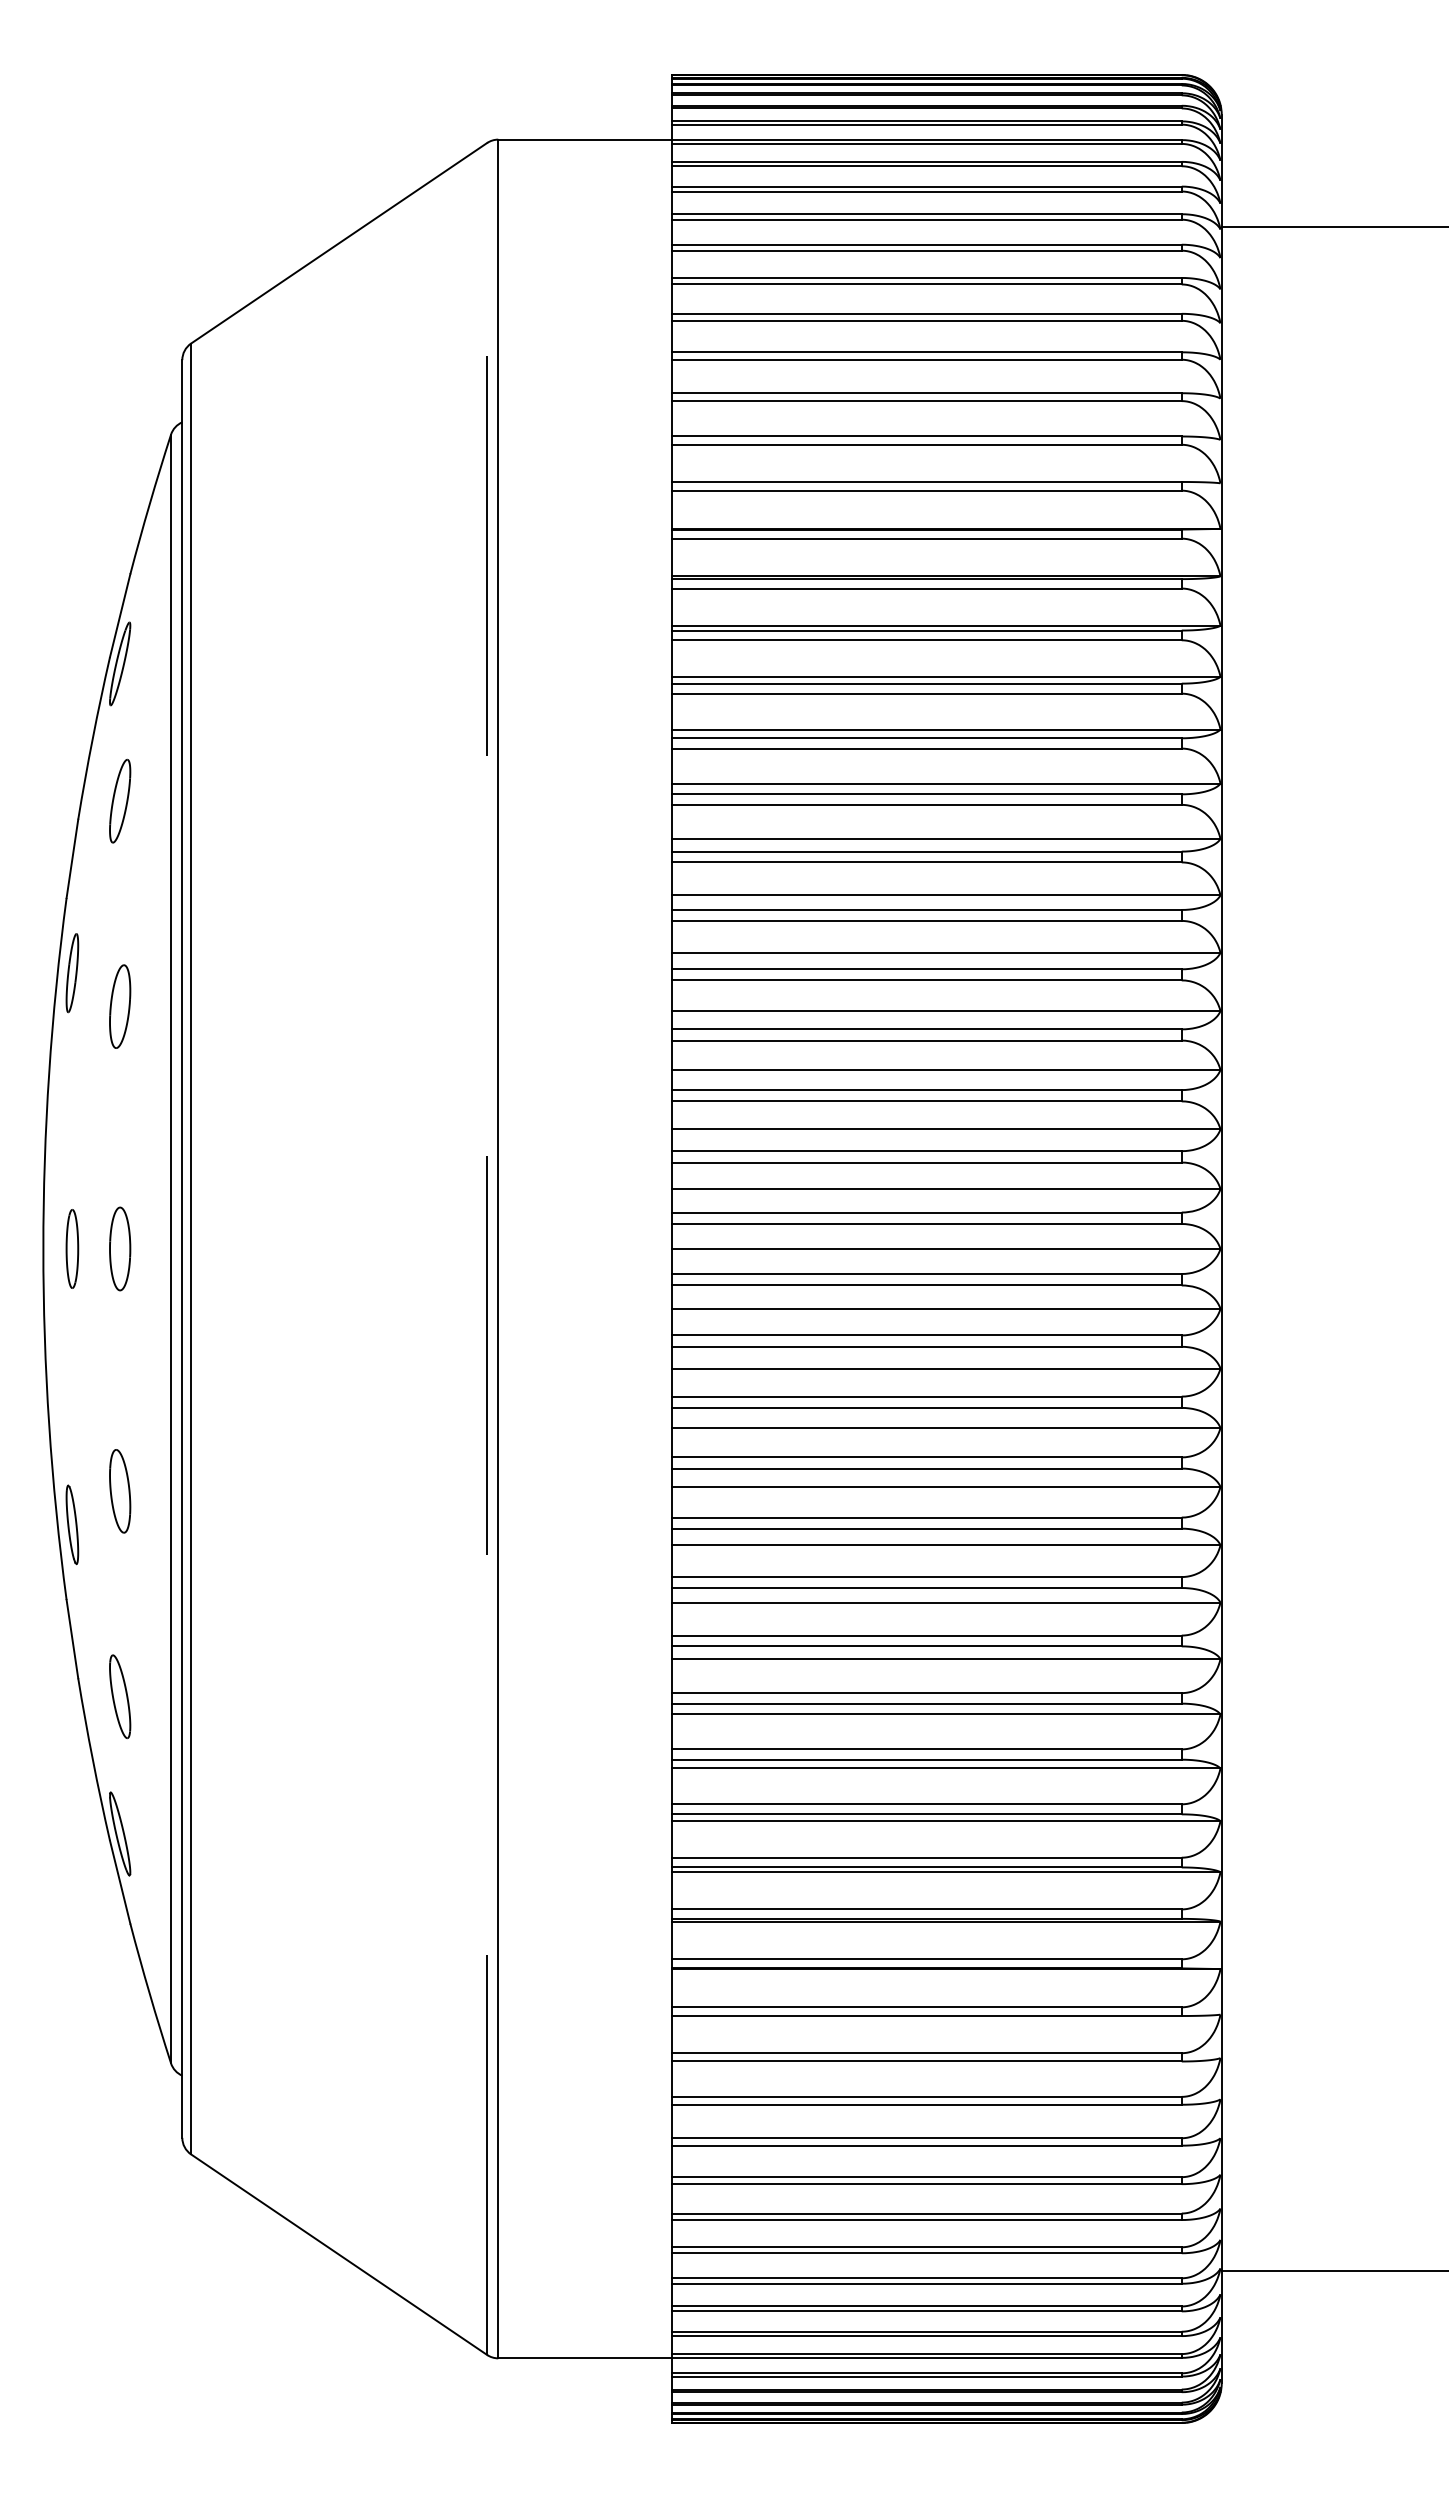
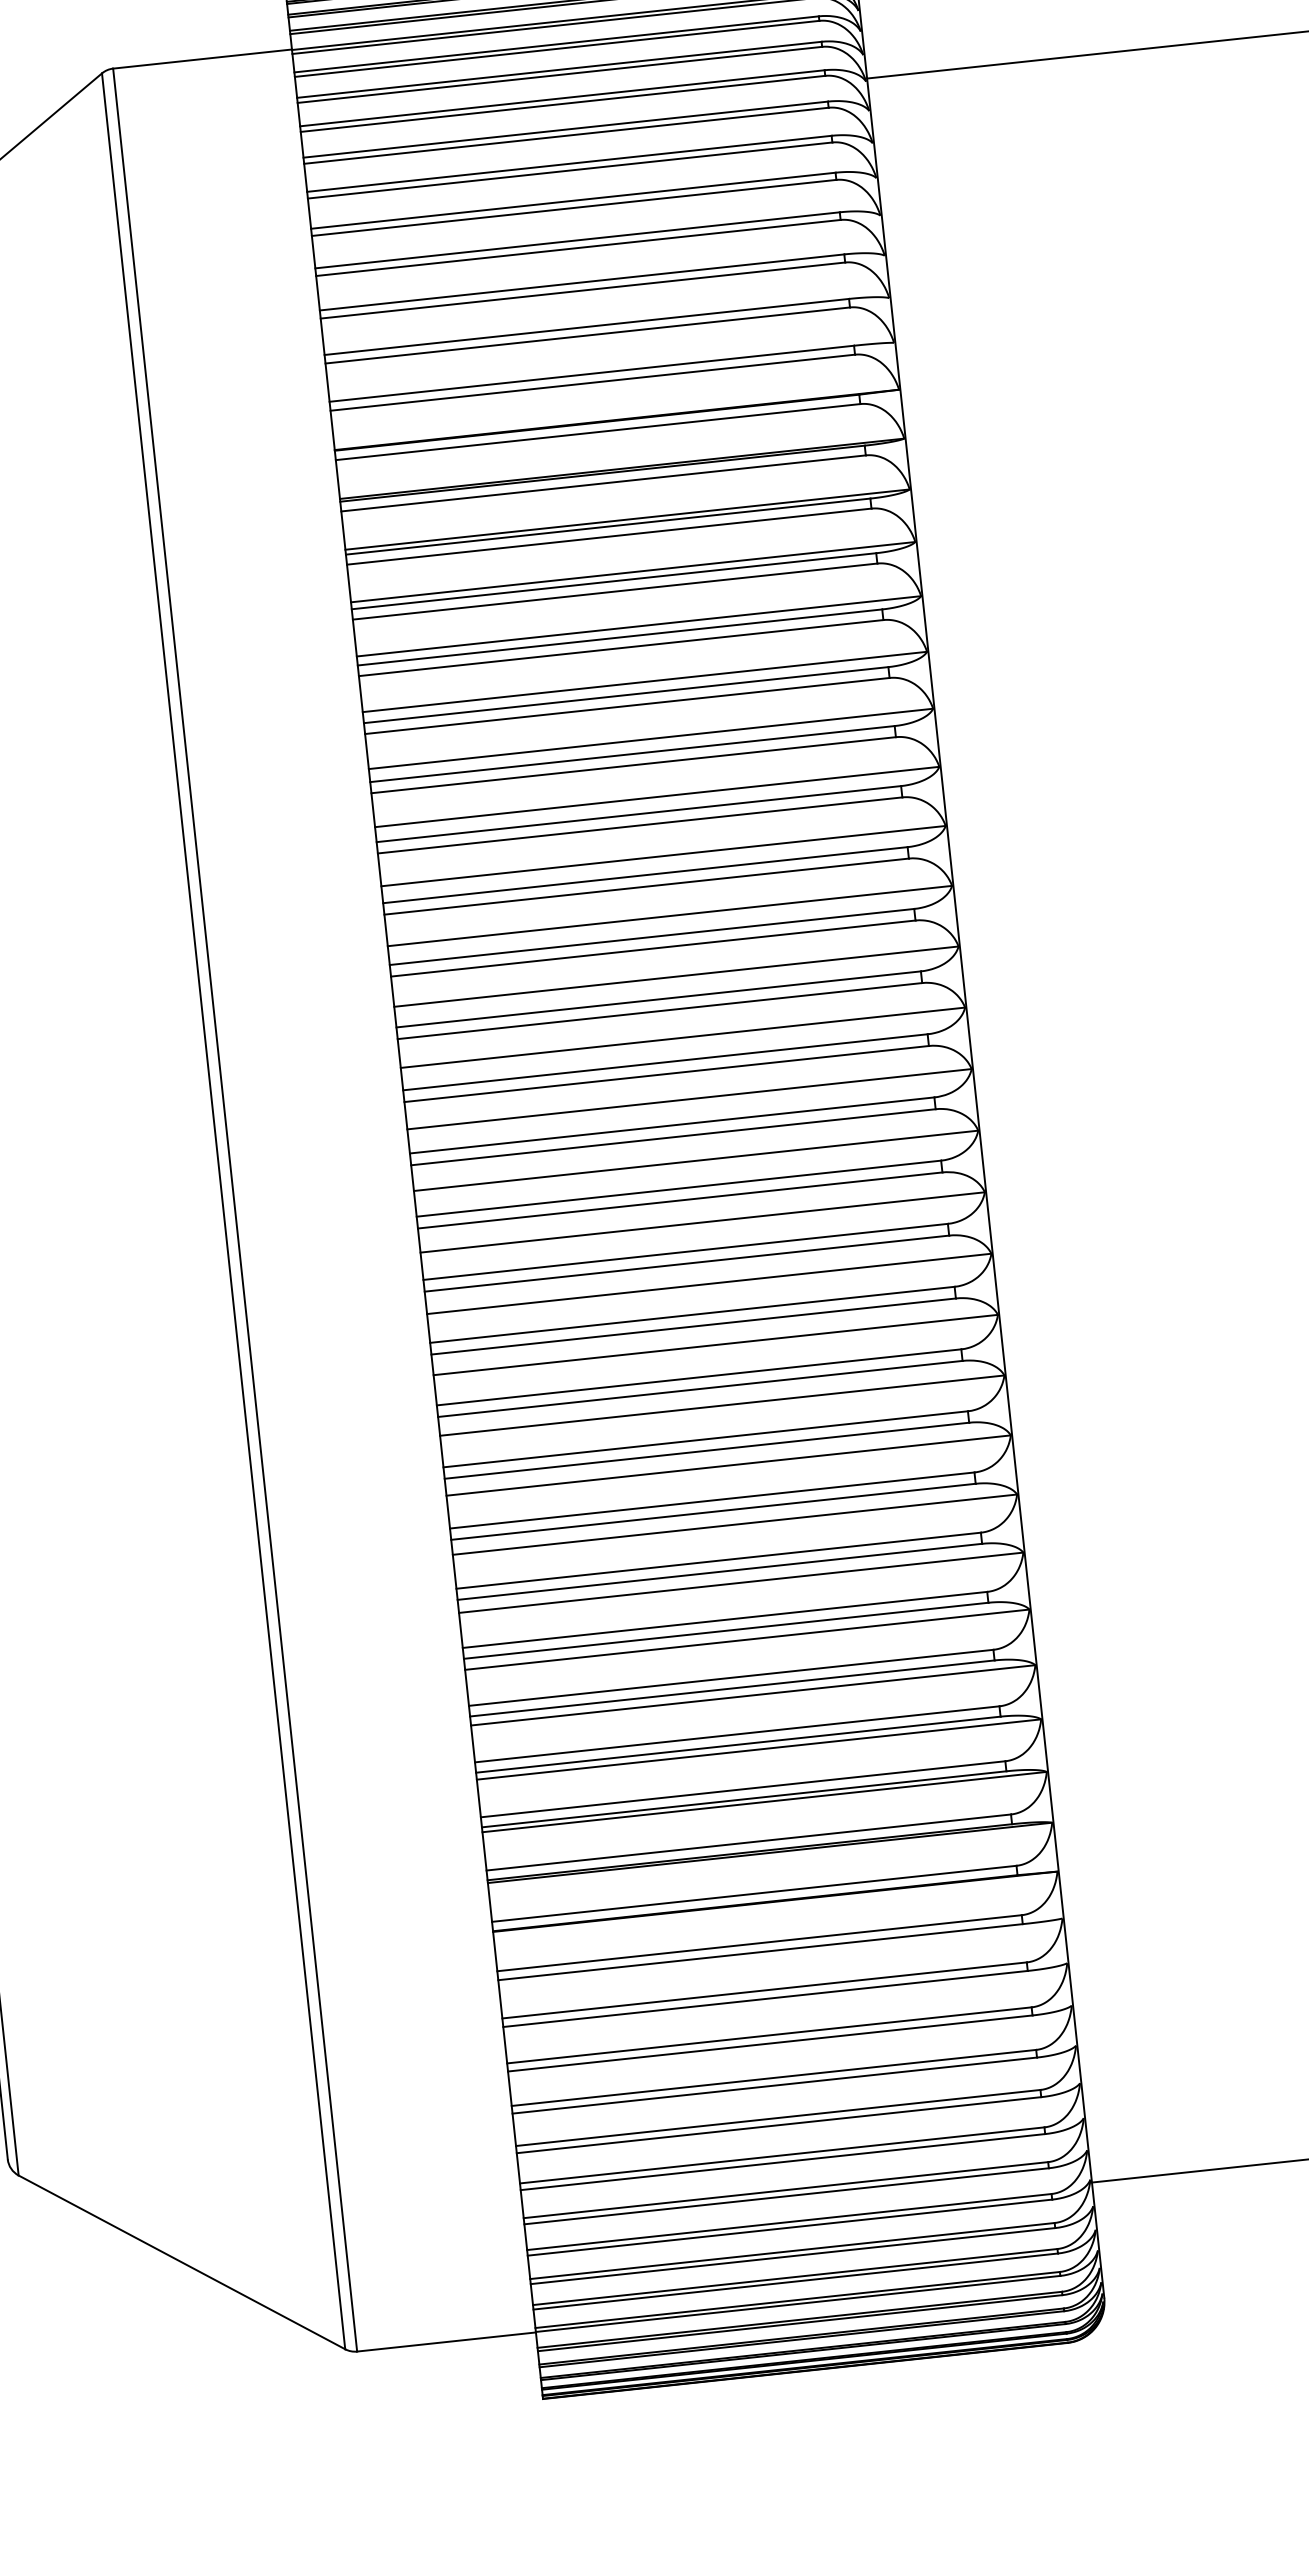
line: (487, 1248) -> (224, 1210), dashed -> solid

